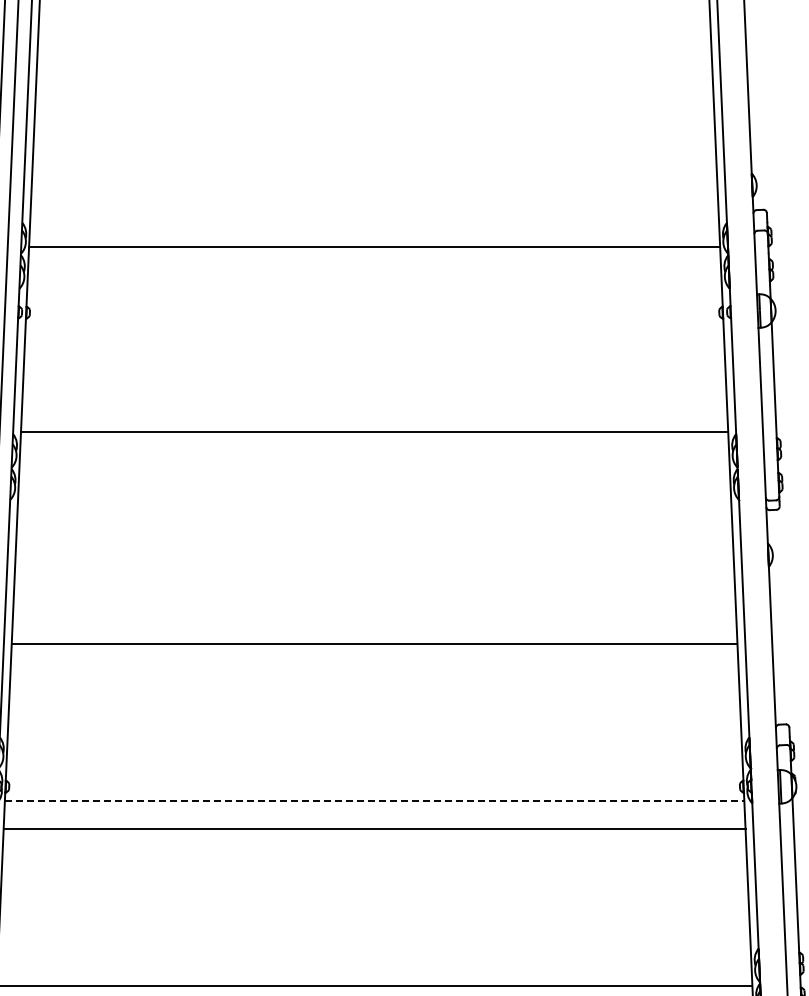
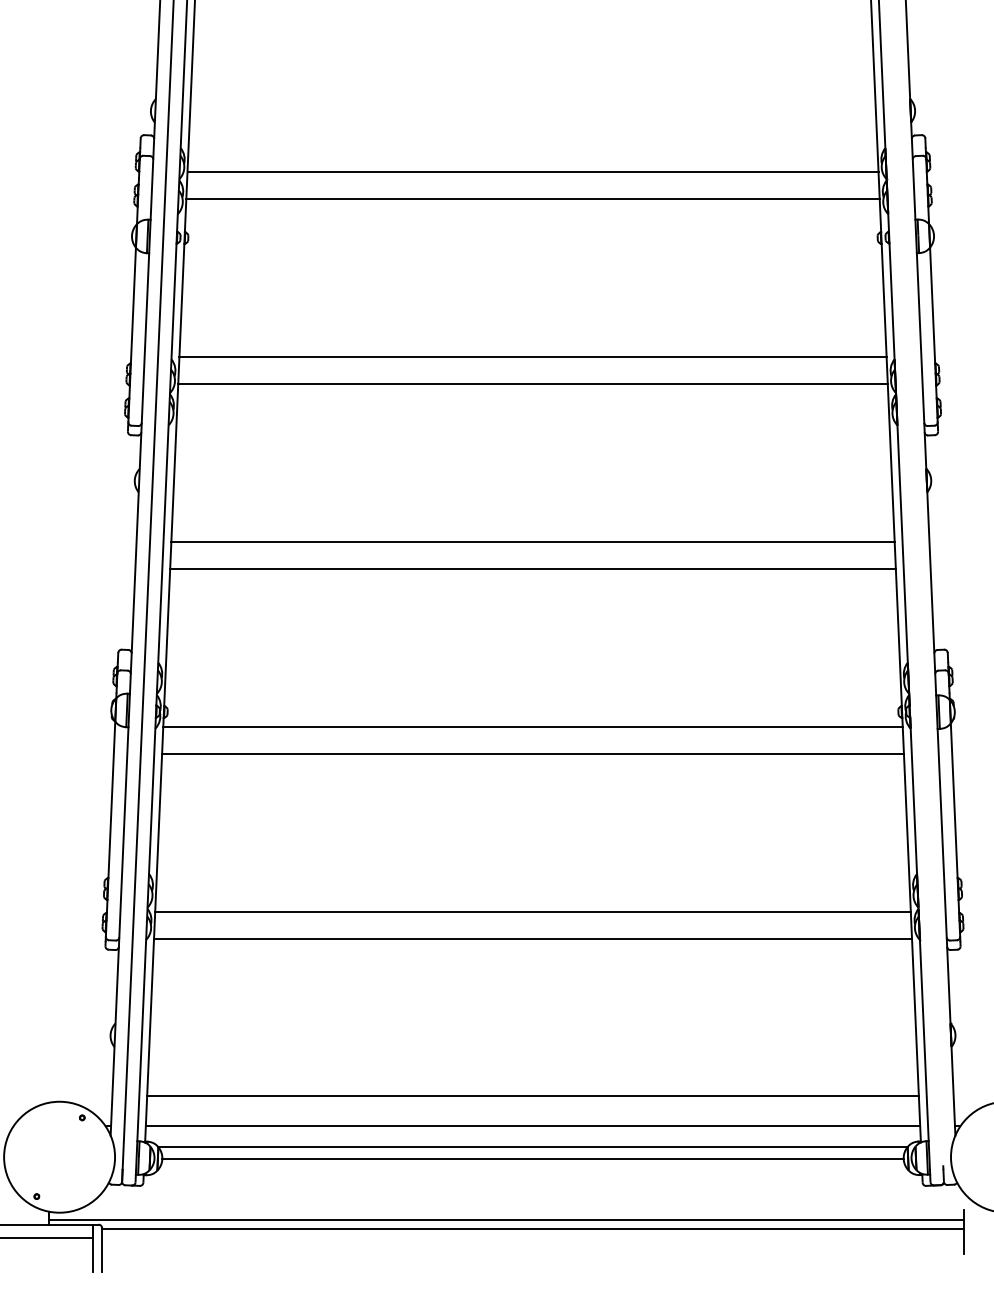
line: (374, 274) -> (532, 199), added
line: (374, 459) -> (532, 384), added
line: (374, 616) -> (532, 541), added
line: (375, 801) -> (533, 726), dashed -> solid

